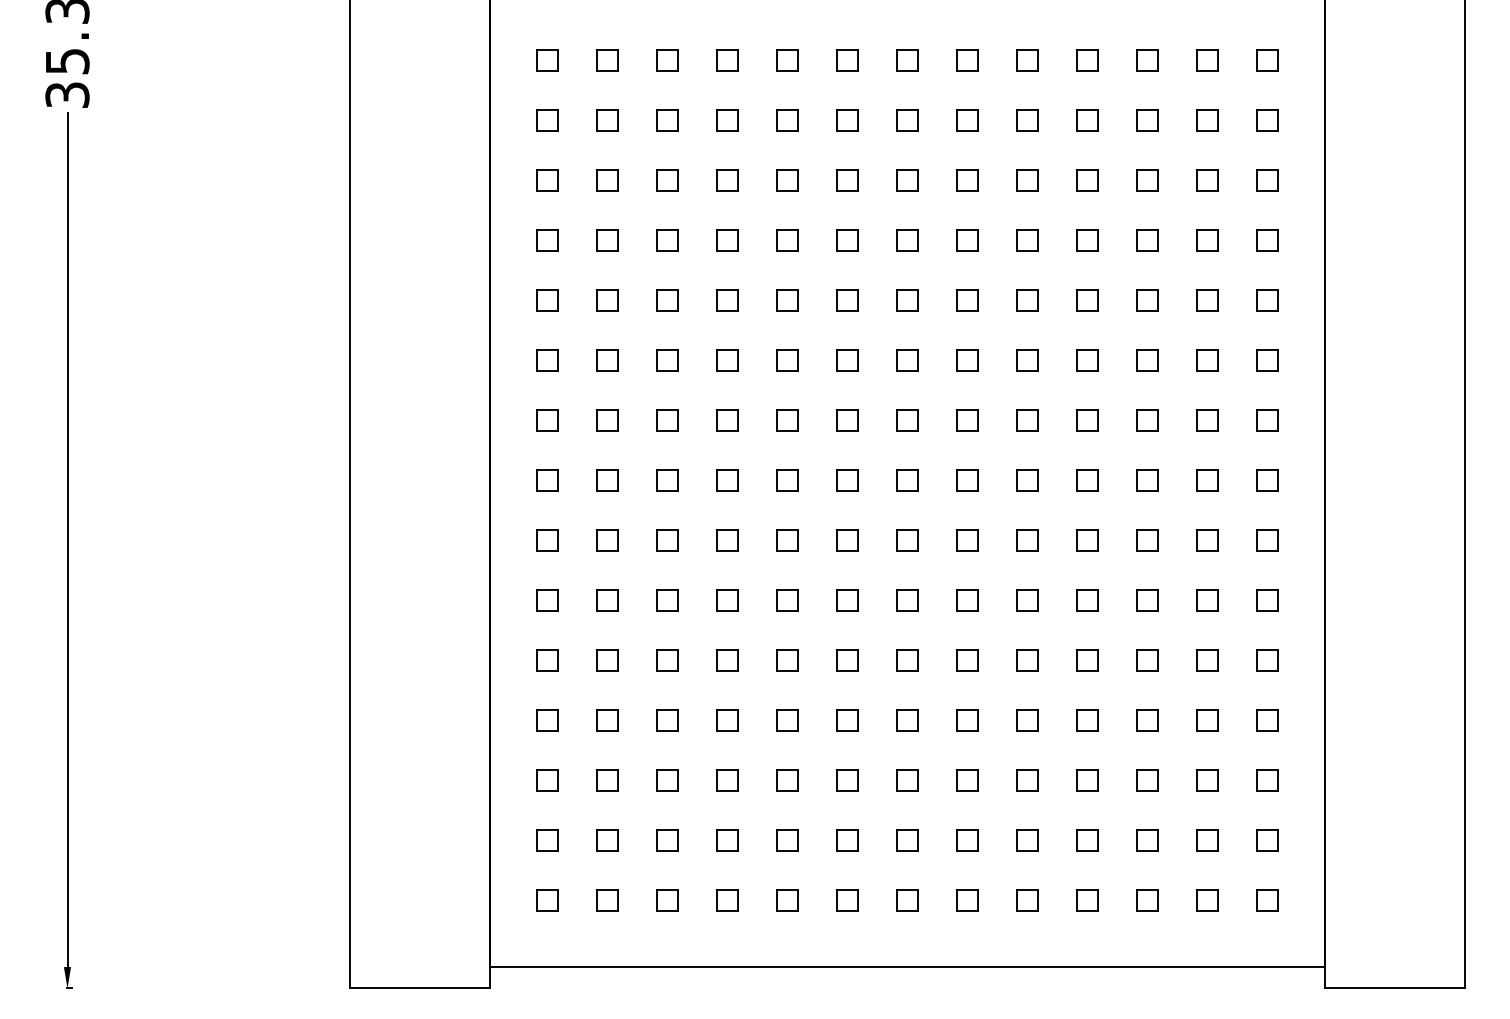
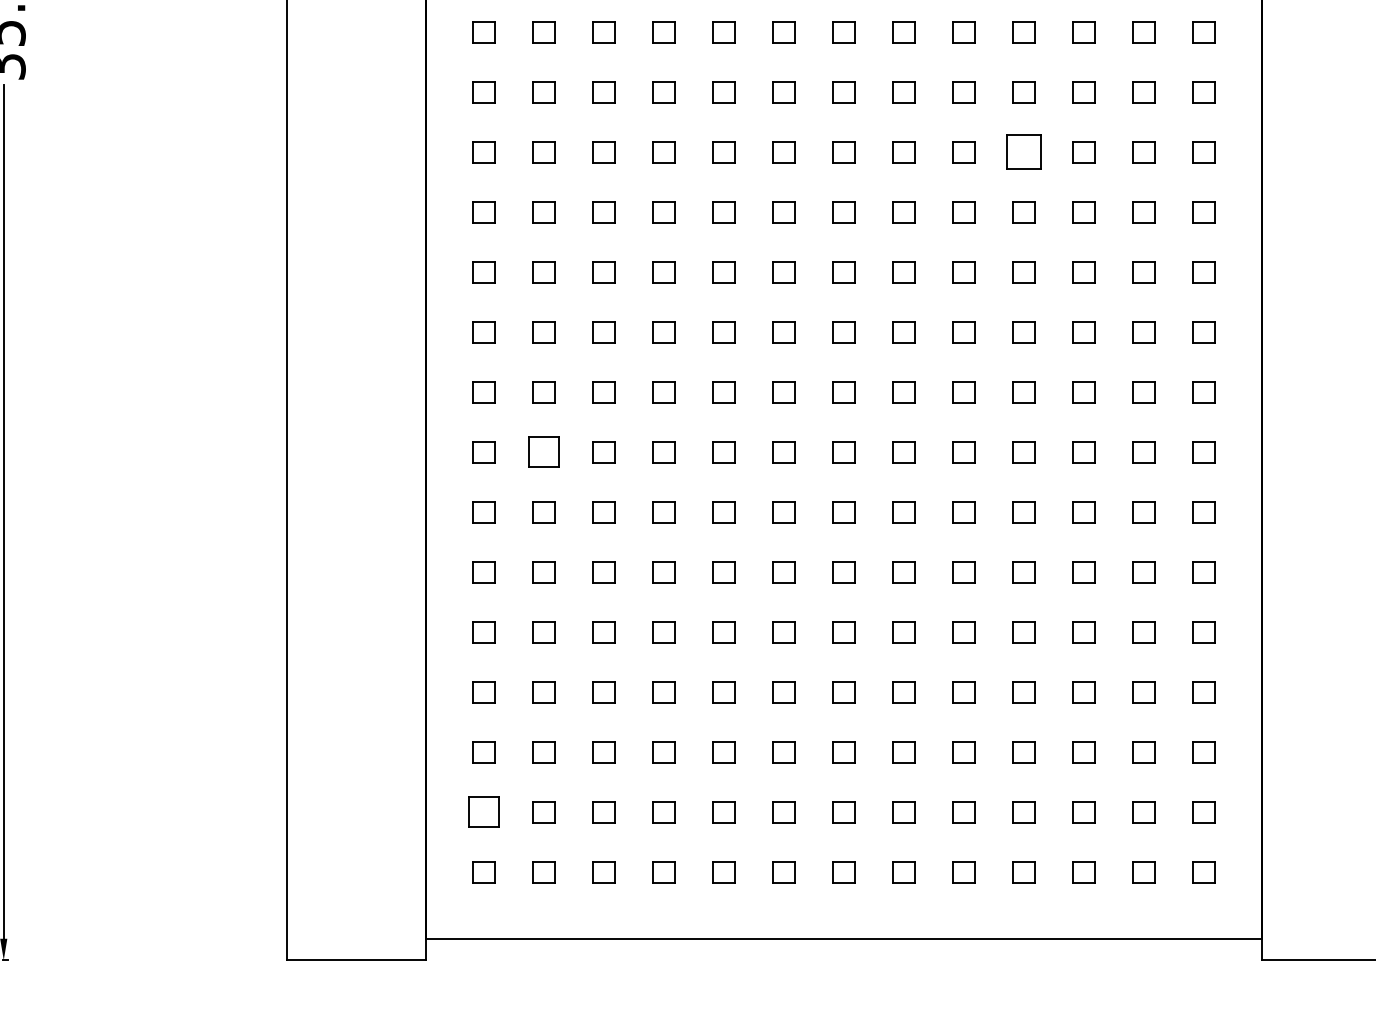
part: (1087, 180) -> (1023, 152), size x1.6
part: (607, 480) -> (543, 452), size x1.4
part: (547, 840) -> (483, 812), size x1.4

